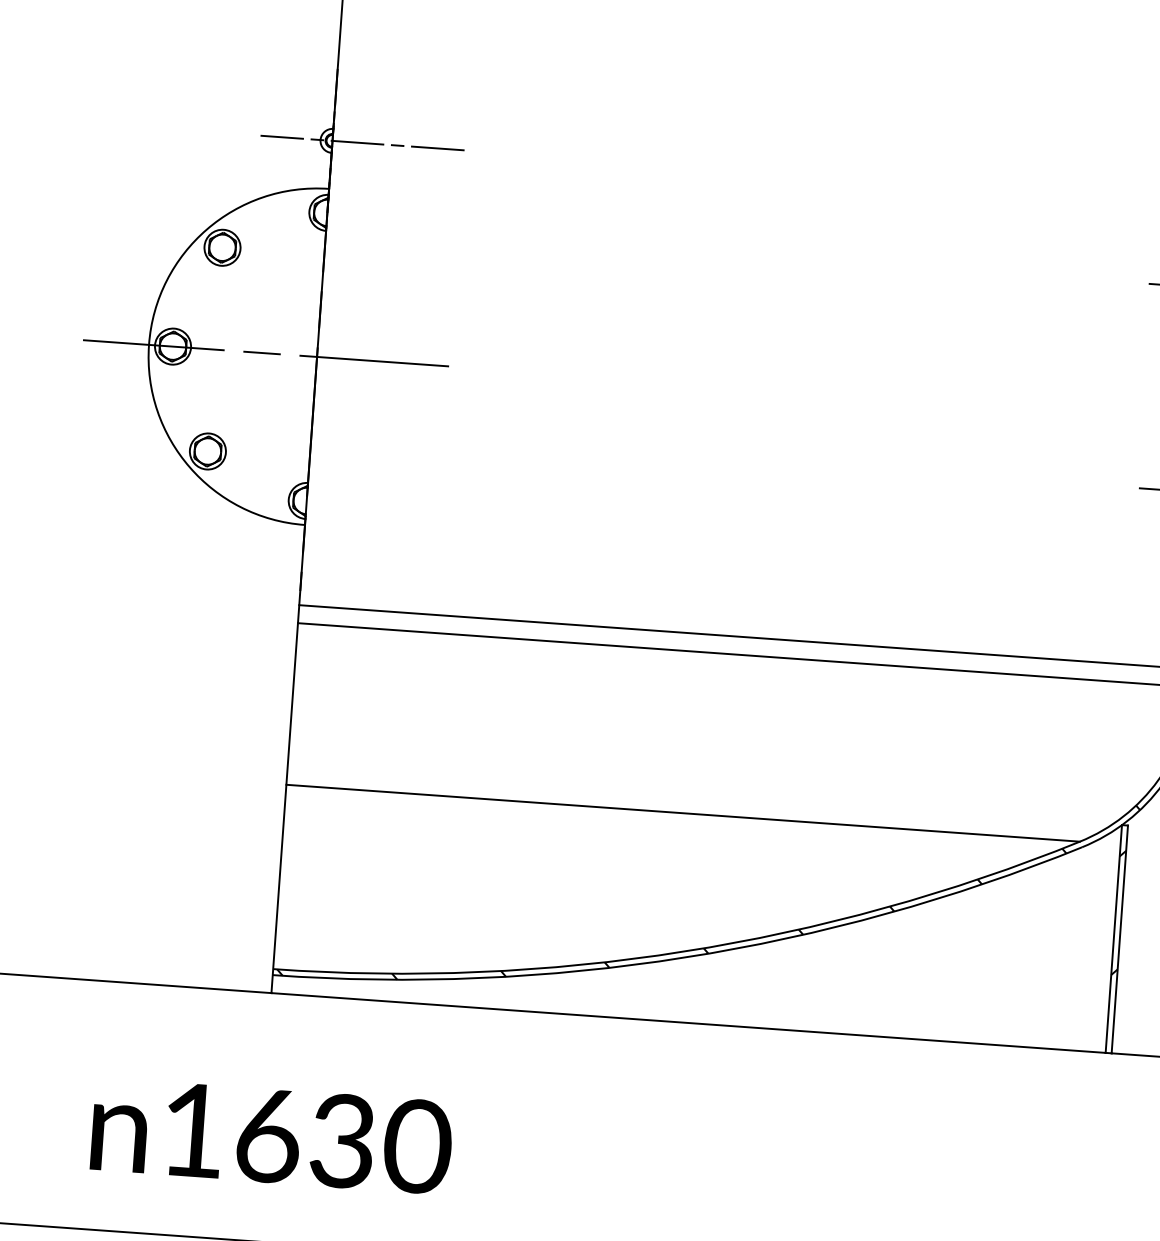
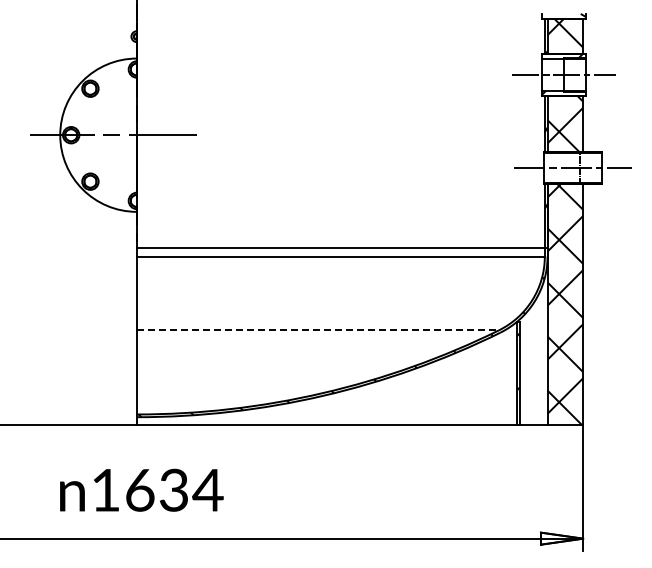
line: (362, 142) -> (150, 36), removed
line: (682, 813) -> (317, 330), solid -> dashed
text: (416, 1144) -> (207, 489), 1630 -> 1634

